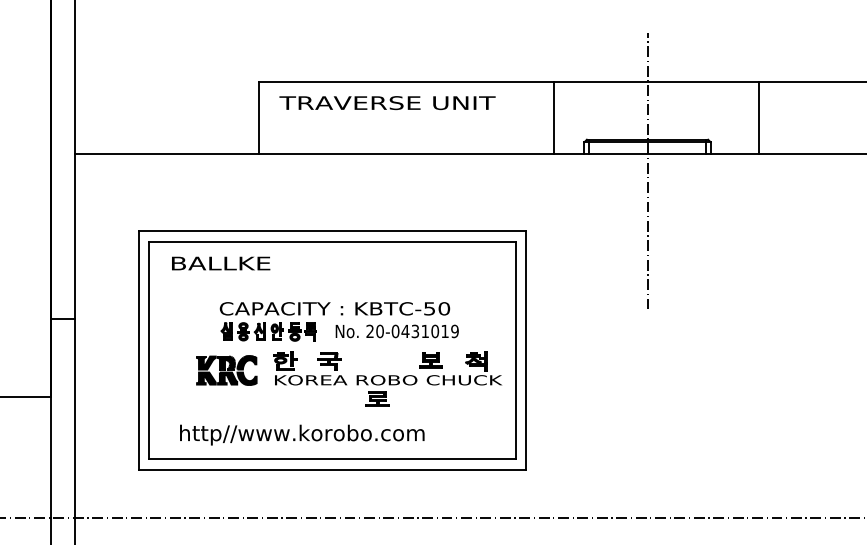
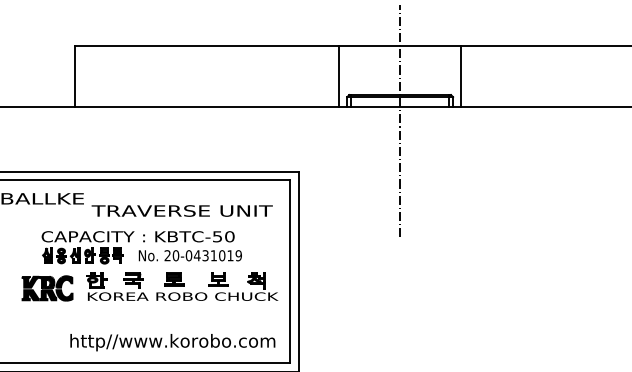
text: (387, 103) -> (182, 211), moved
line: (553, 117) -> (338, 76), moved
line: (759, 117) -> (461, 76), moved
part: (377, 398) -> (173, 279), moved
text: (302, 434) -> (173, 342), moved

